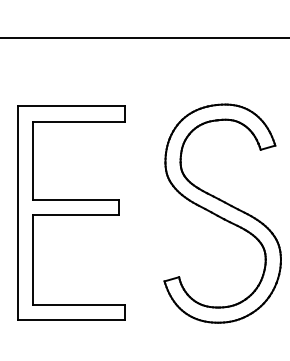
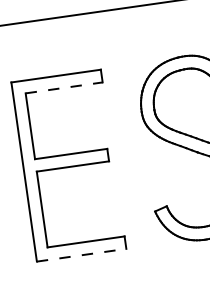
line: (78, 121) -> (63, 87), solid -> dashed
line: (71, 320) -> (81, 255), solid -> dashed

